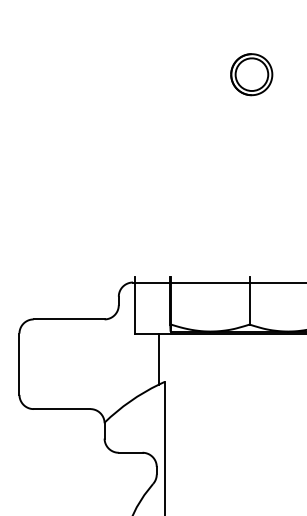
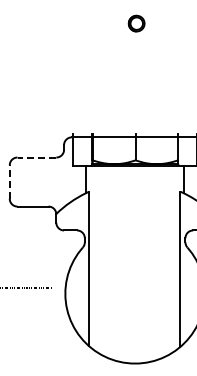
part: (251, 74) -> (136, 23), size x0.7
line: (68, 319) -> (36, 157), solid -> dashed
line: (19, 365) -> (9, 182), solid -> dashed

